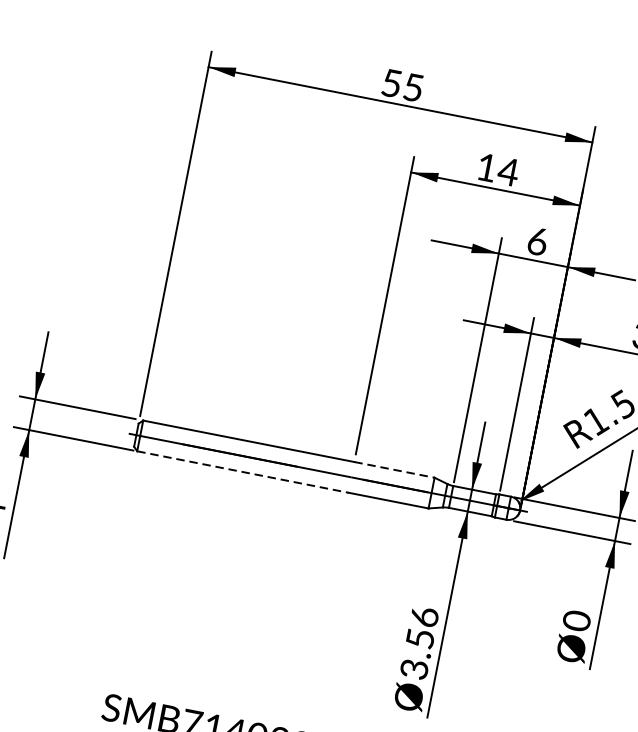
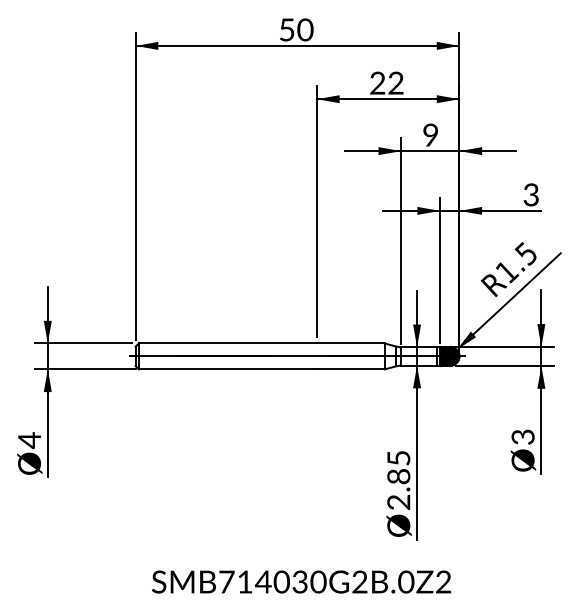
text: (413, 87) -> (305, 29), 55 -> 50
text: (498, 169) -> (387, 82), 14 -> 22
text: (537, 240) -> (430, 134), 6 -> 9
line: (394, 469) -> (350, 343), dashed -> solid
line: (243, 472) -> (228, 369), dashed -> solid
hatch: (508, 508) -> (449, 356), added
text: (576, 621) -> (522, 437), 0 -> 3
text: (419, 643) -> (398, 480), 3.56 -> 2.85

